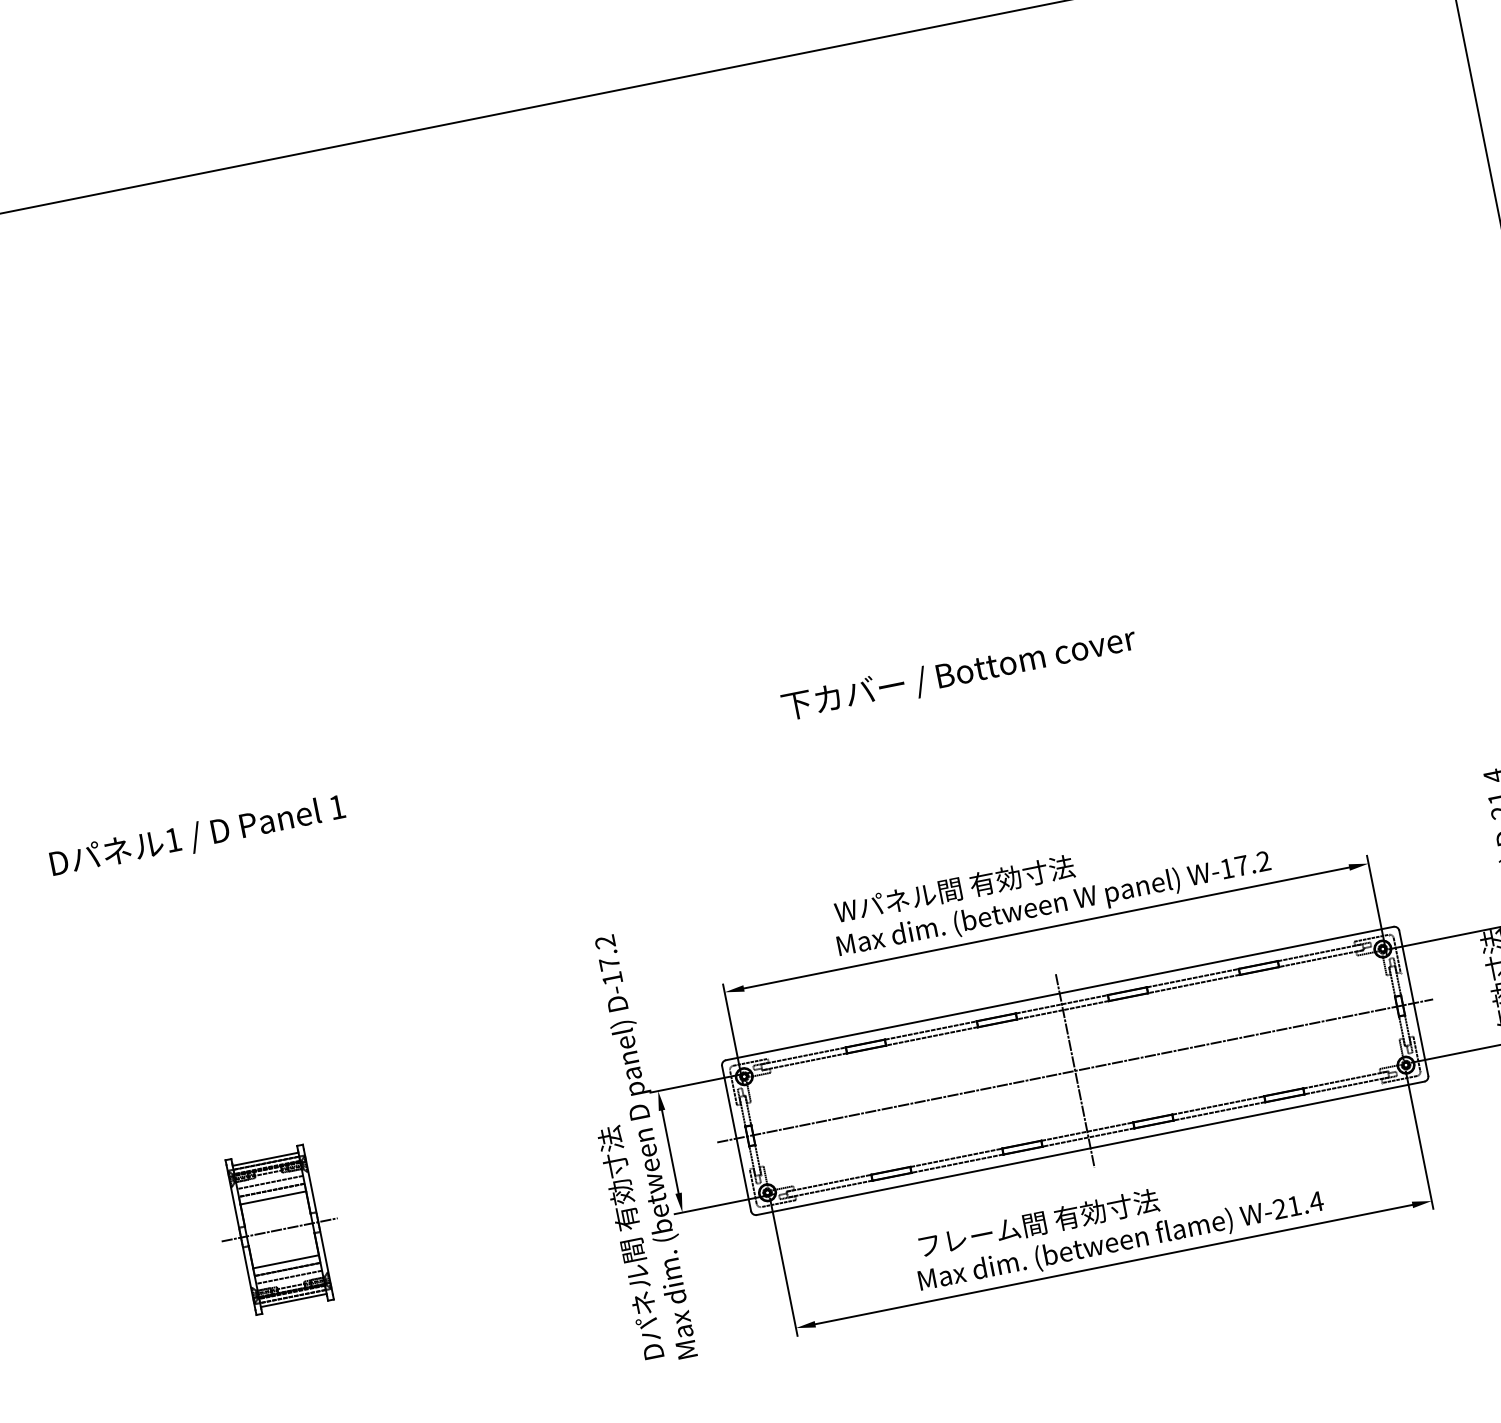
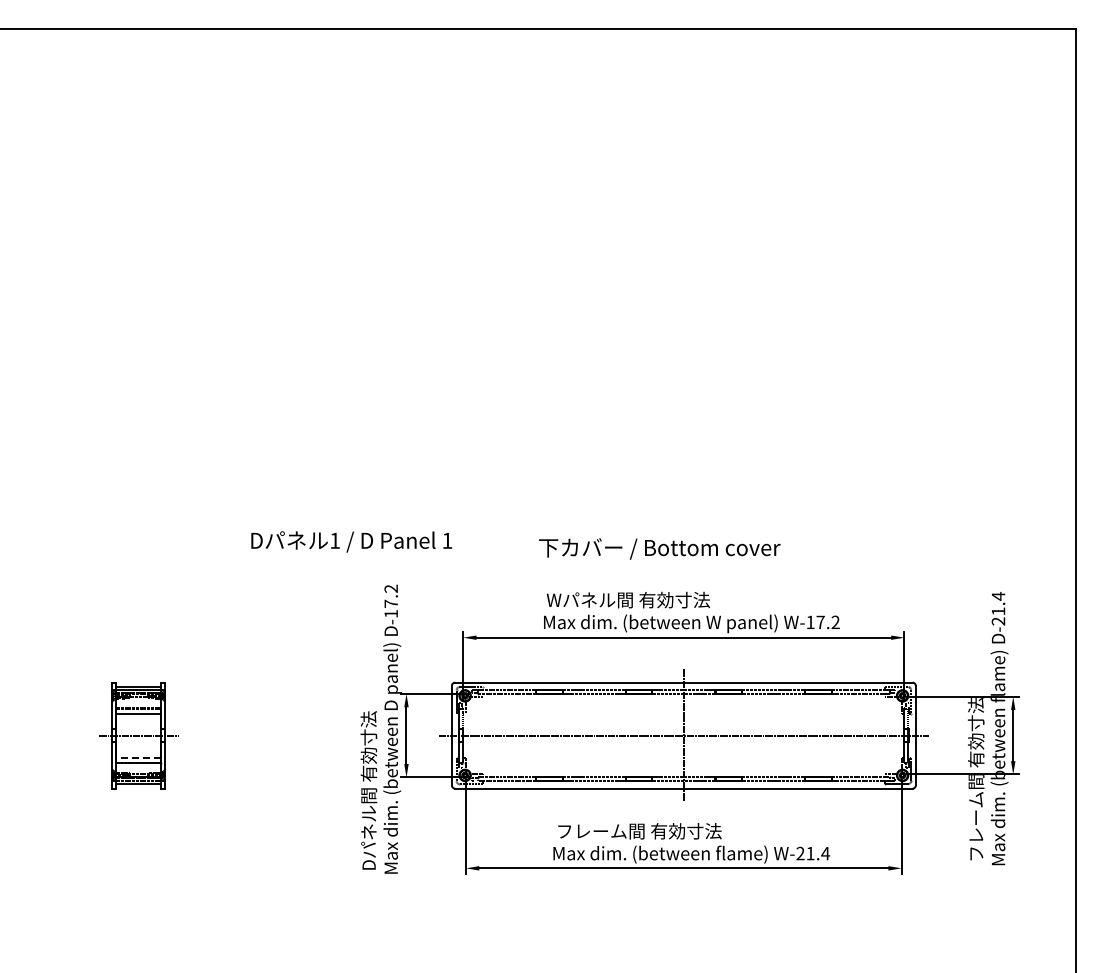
text: (958, 673) -> (659, 548), moved
text: (197, 836) -> (351, 541), moved
line: (269, 1183) -> (138, 703), removed
line: (285, 1261) -> (138, 757), solid -> dashed
line: (288, 1277) -> (138, 768), removed

